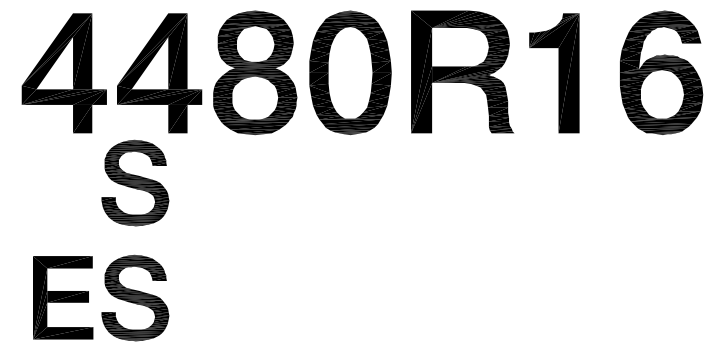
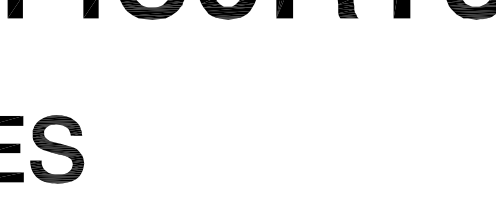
part: (135, 182) -> (57, 57), removed

